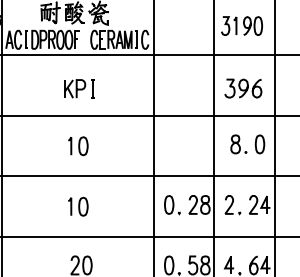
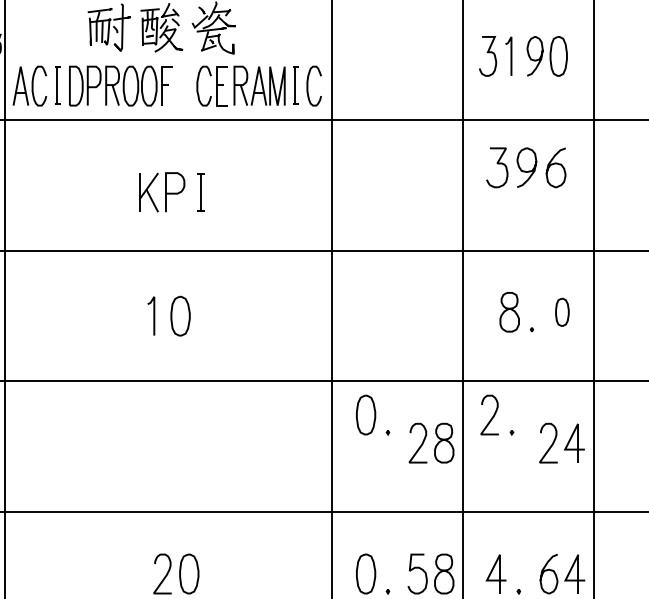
part: (243, 88) -> (526, 167), moved
part: (259, 144) -> (561, 312), size x0.7
part: (172, 205) -> (373, 416), moved
part: (232, 205) -> (496, 416), moved
part: (78, 206) -> (169, 446), removed

